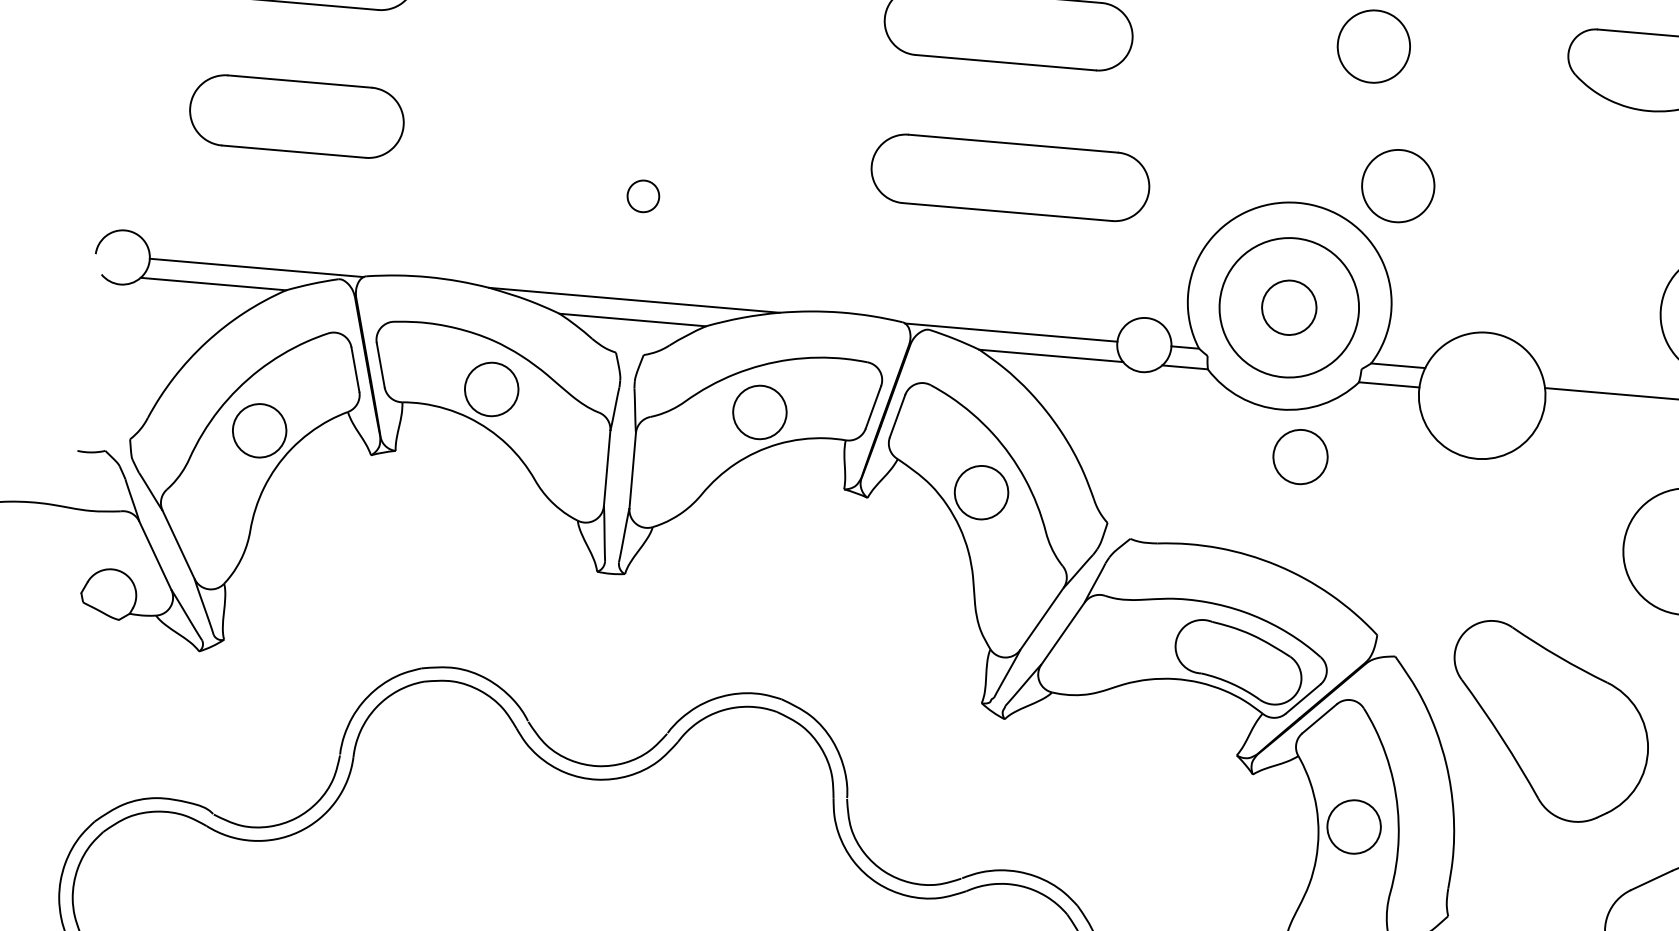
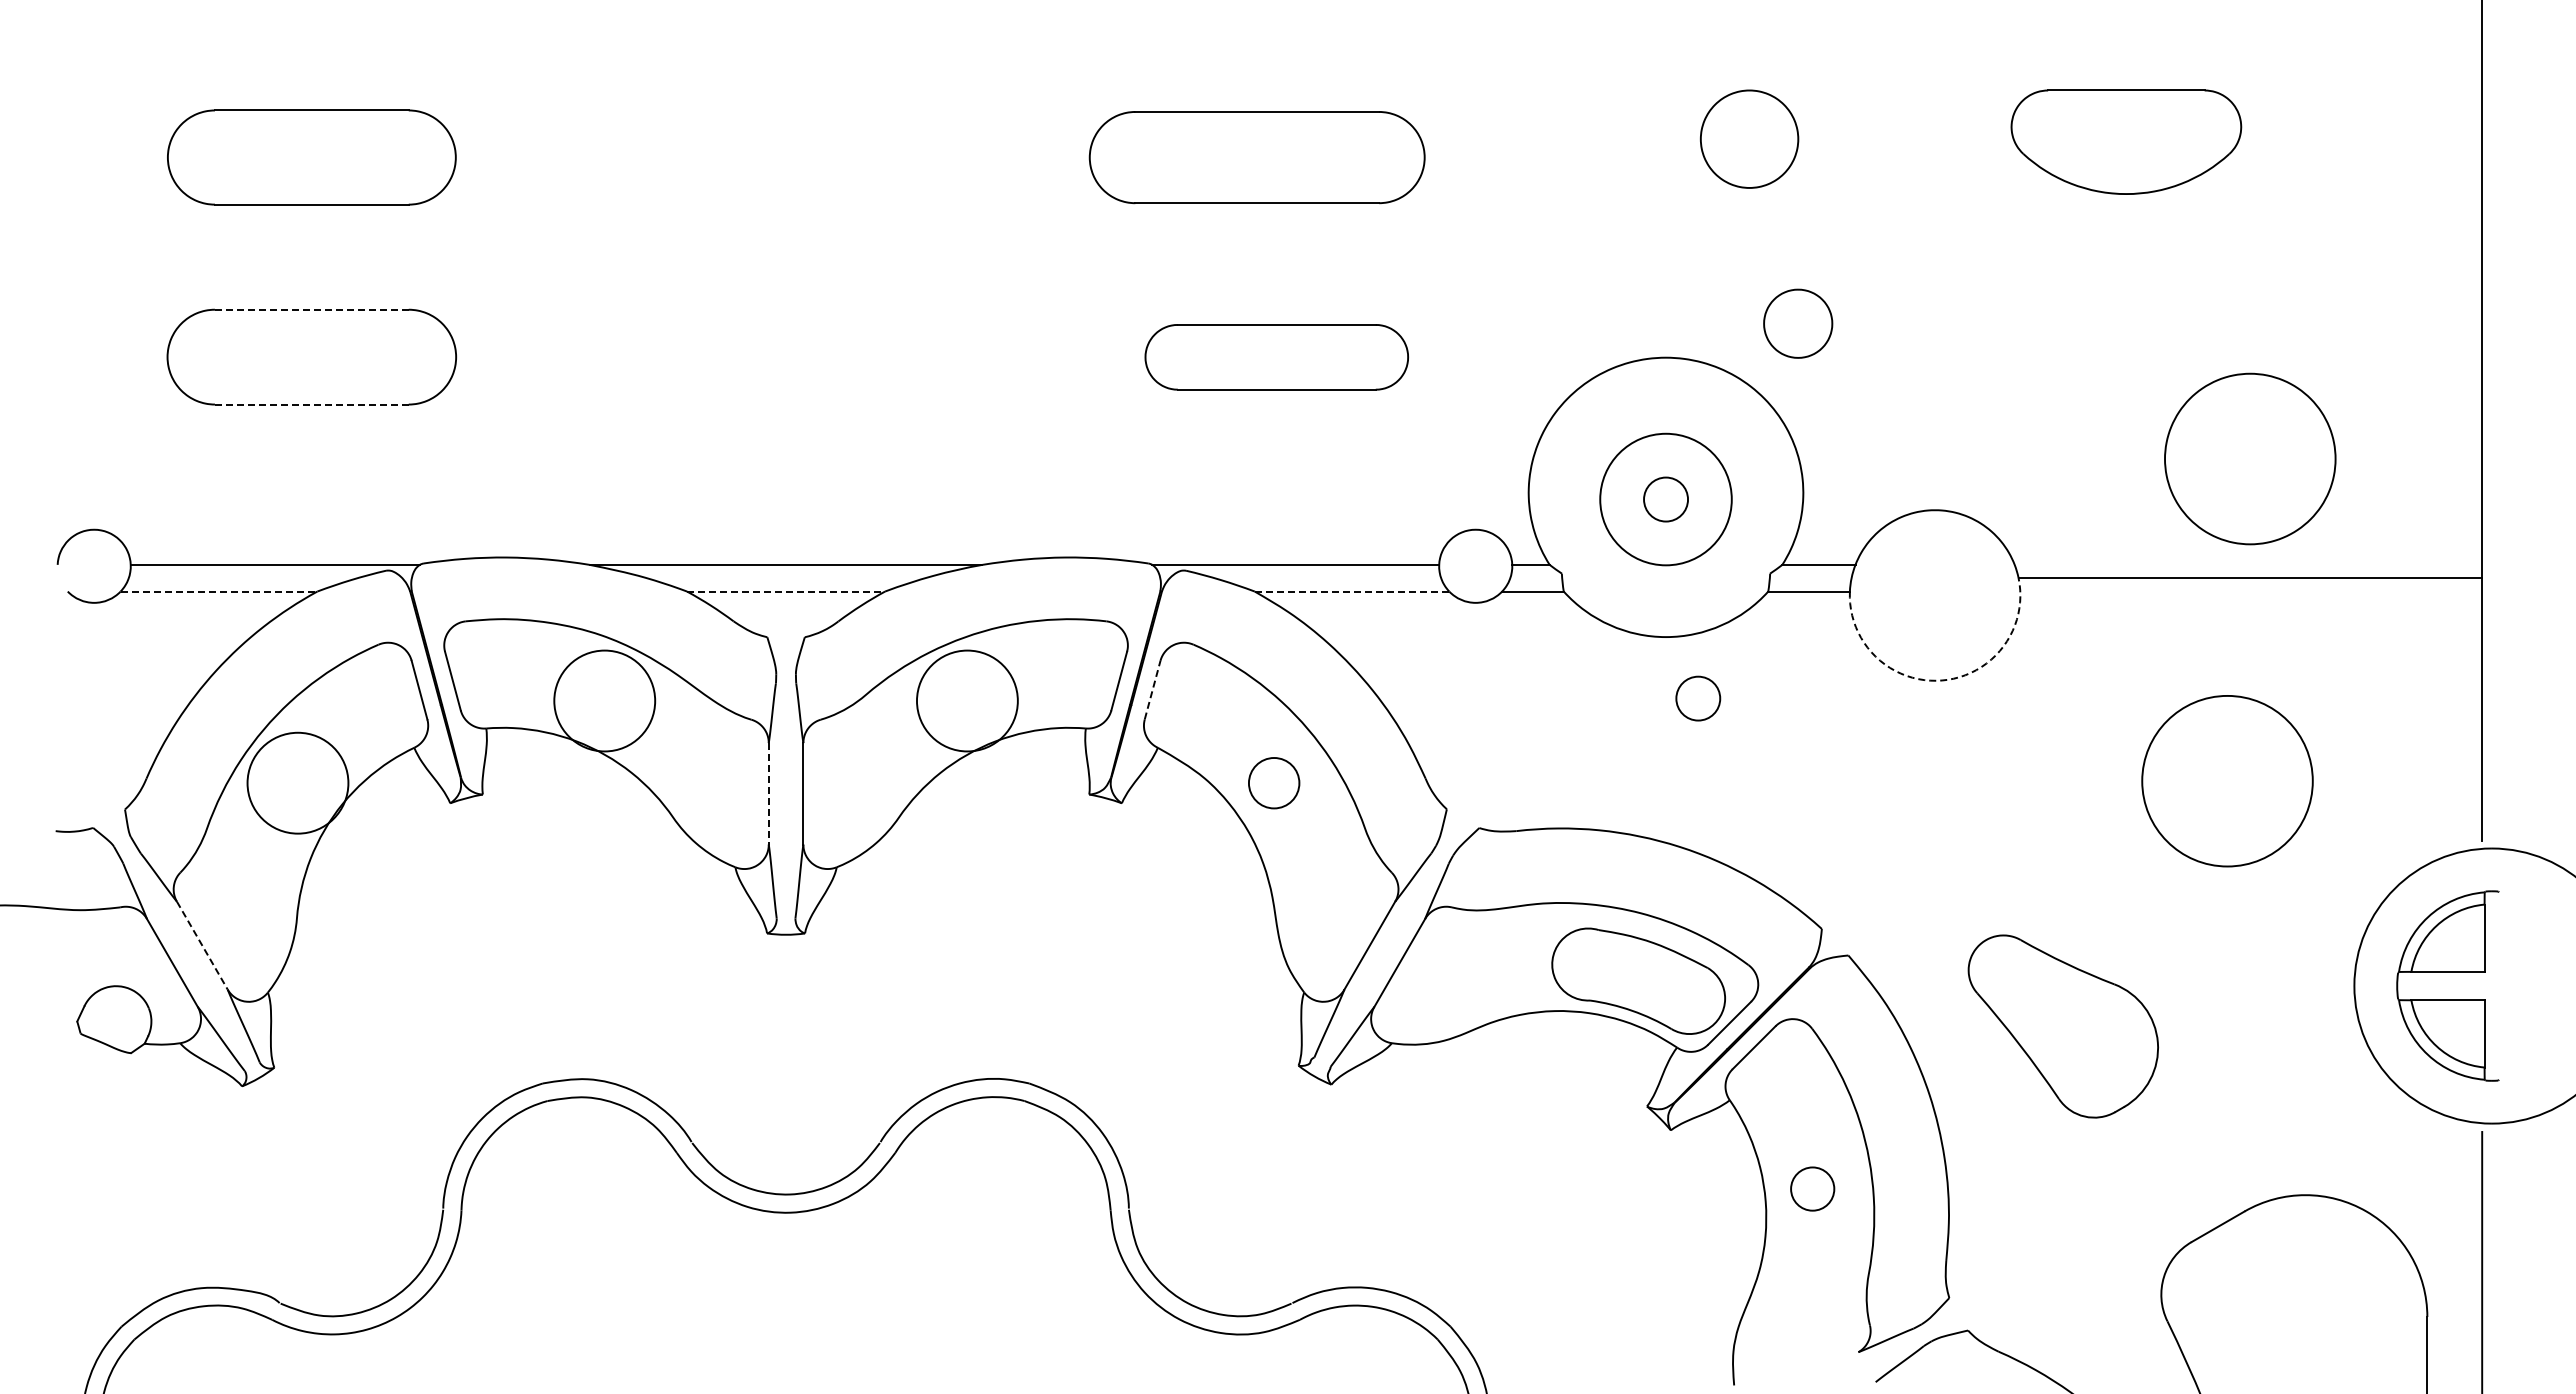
line: (299, 81) -> (311, 309), solid -> dashed
line: (293, 151) -> (311, 404), solid -> dashed
part: (1010, 178) -> (1276, 357), size x0.7
part: (1397, 185) -> (1797, 323), size x0.7
part: (642, 196) -> (785, 424), removed
line: (213, 284) -> (219, 591), solid -> dashed
circle: (1288, 307) -> (1665, 499), size x0.6
circle: (1288, 307) -> (1665, 499), size x0.7
line: (633, 320) -> (786, 591), solid -> dashed
line: (1051, 355) -> (1352, 591), solid -> dashed
circle: (491, 389) -> (604, 701), size x1.4
circle: (759, 412) -> (967, 701), size x1.4
line: (897, 415) -> (1152, 689), solid -> dashed
circle: (259, 431) -> (297, 783), size x1.4
circle: (1299, 456) -> (1697, 698), size x0.6
arc: (1481, 459) -> (1941, 680), solid -> dashed
line: (606, 468) -> (768, 793), solid -> dashed
circle: (981, 492) -> (1274, 783), size x0.7
line: (178, 544) -> (202, 945), solid -> dashed
part: (1549, 722) -> (2063, 1026), size x0.7
circle: (1353, 826) -> (1812, 1188), size x0.6

